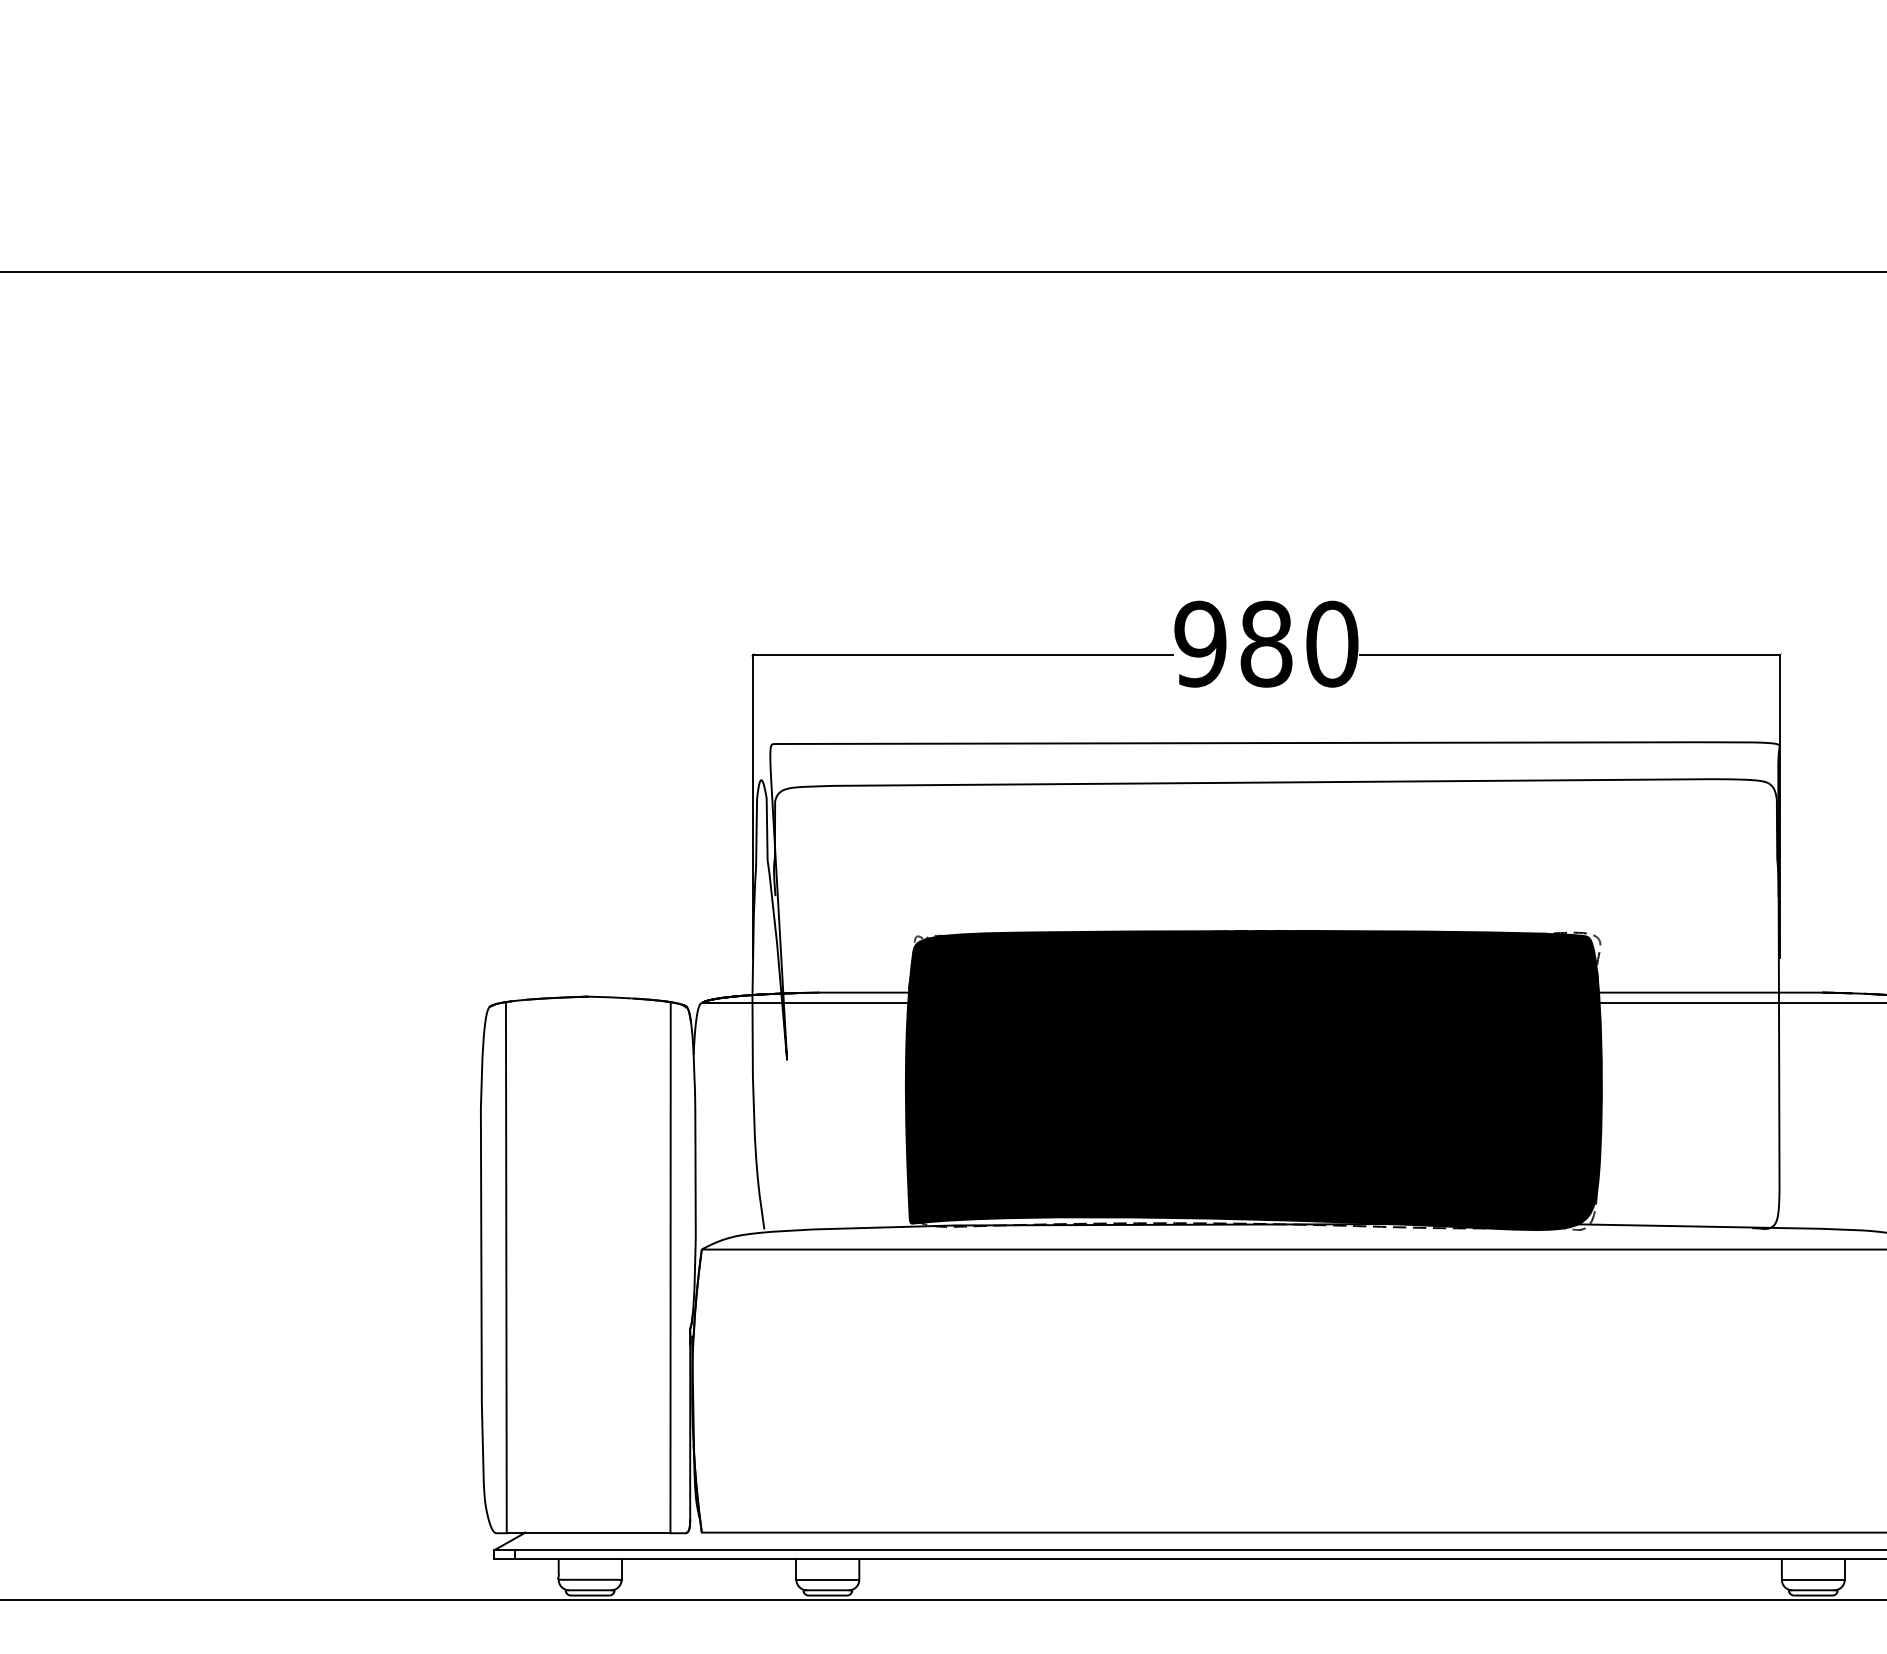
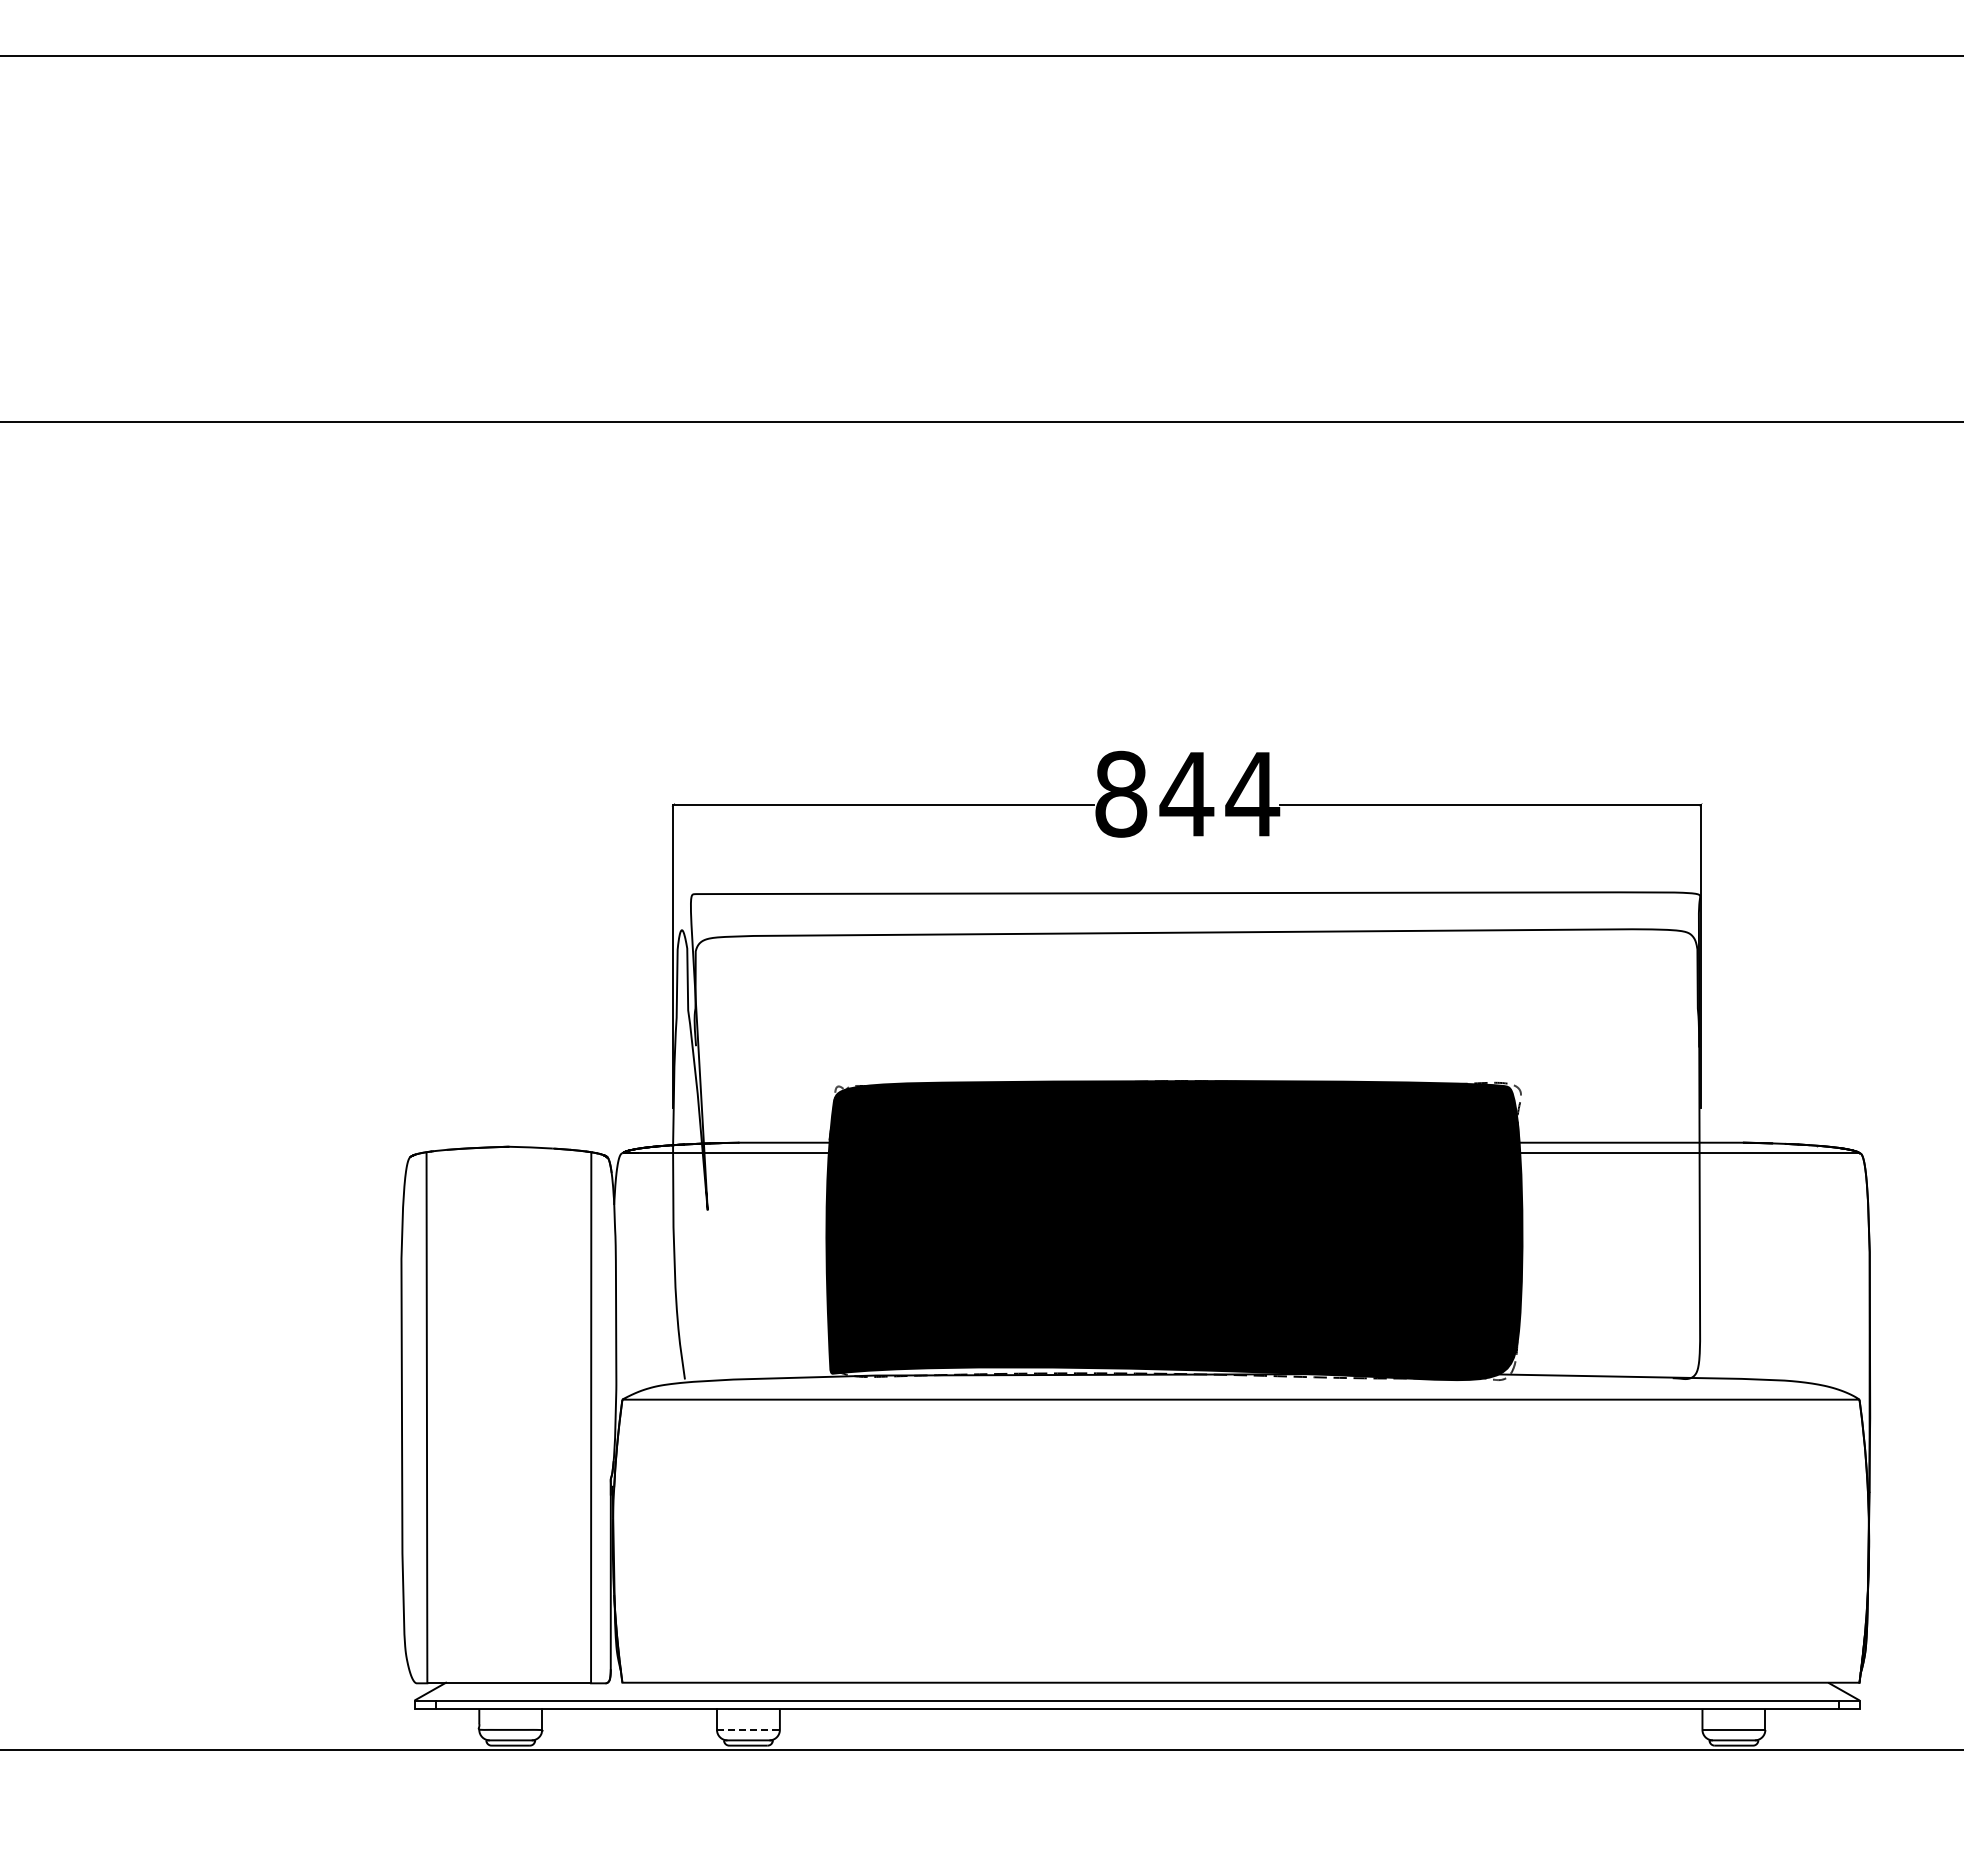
text: (1266, 643) -> (1187, 793), 980 -> 844
line: (827, 1579) -> (748, 1729), solid -> dashed

